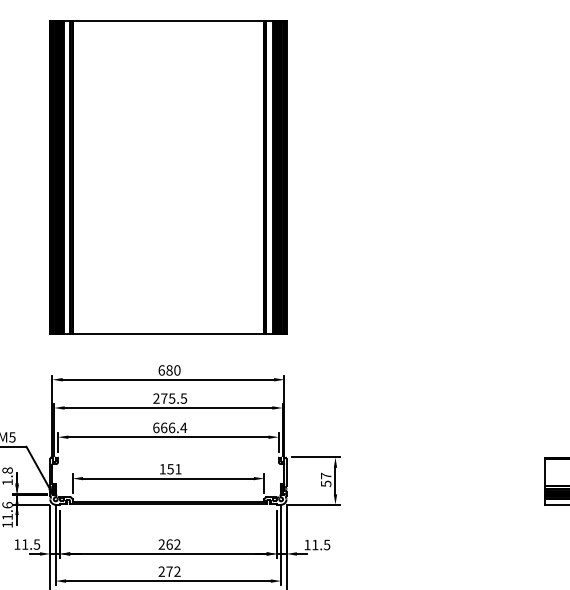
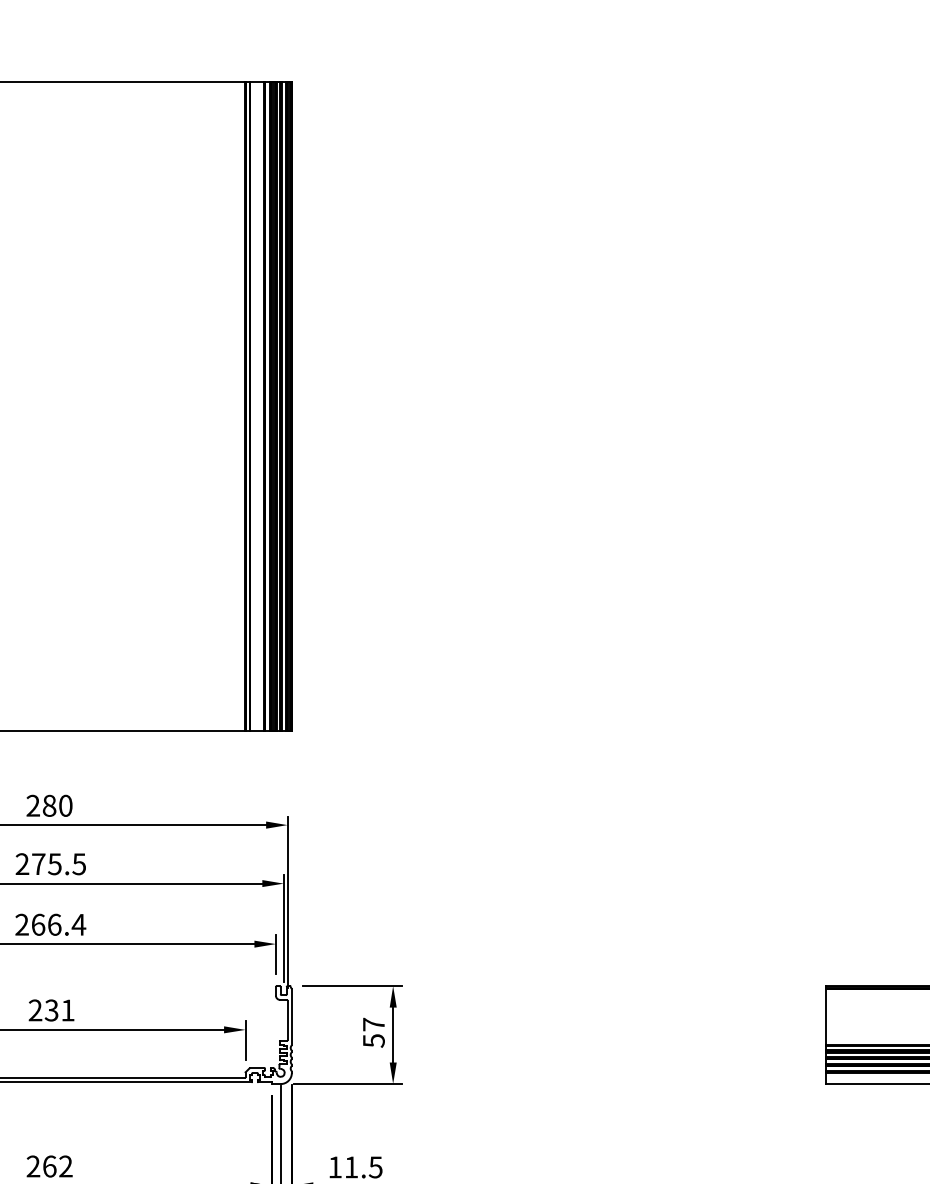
text: (161, 370) -> (32, 805), 680 -> 280
text: (156, 427) -> (22, 924), 666.4 -> 266.4
text: (166, 469) -> (43, 1011), 151 -> 231

